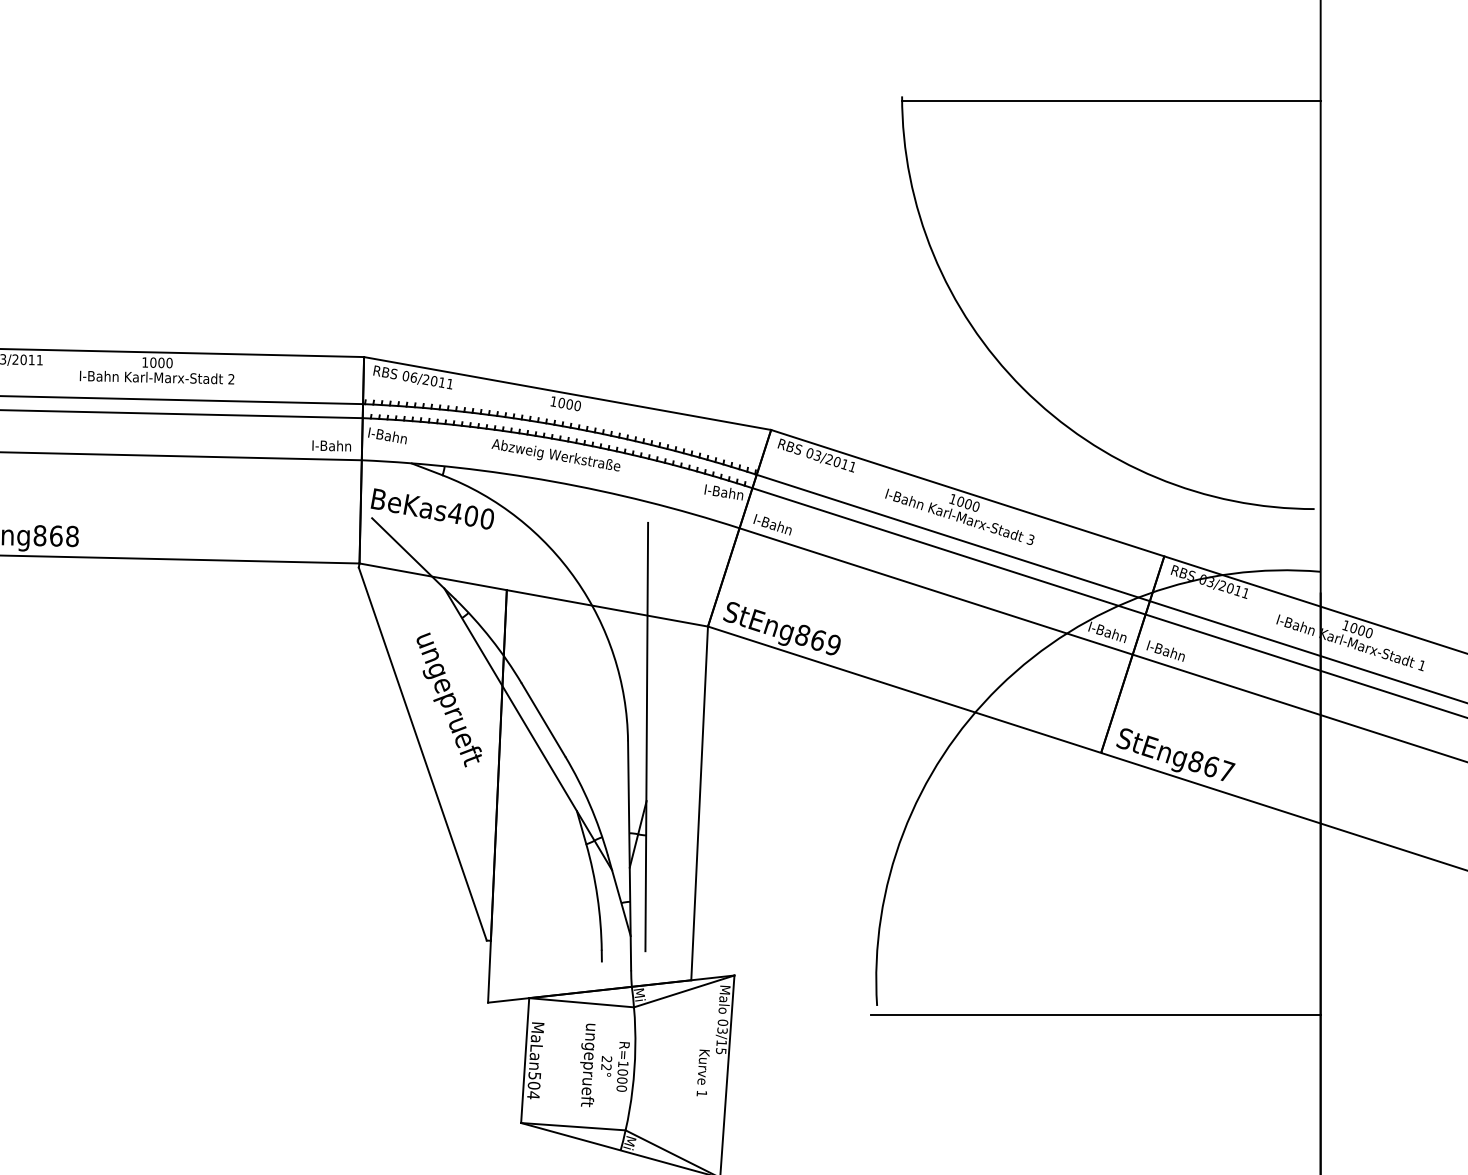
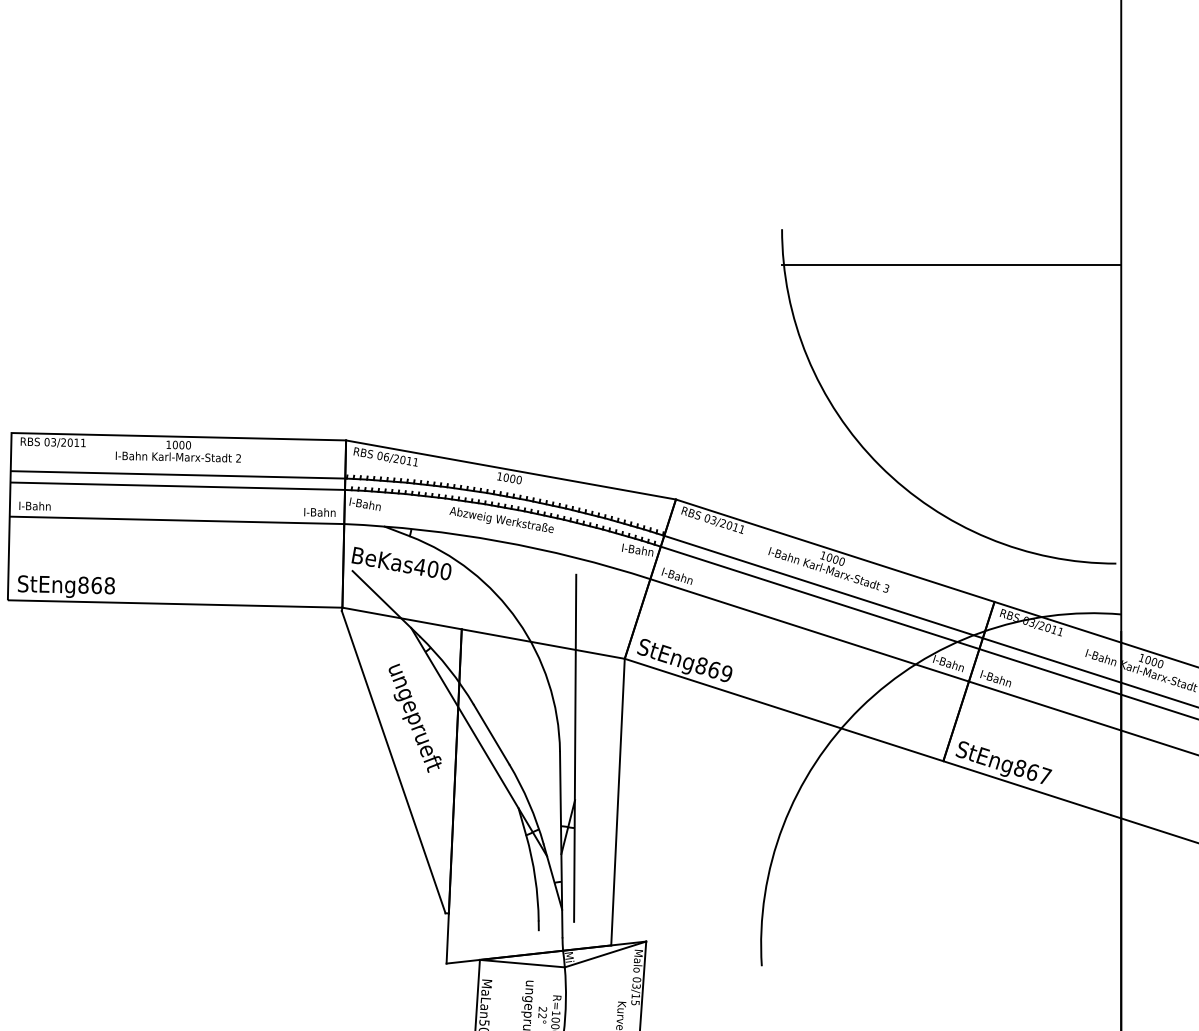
line: (1111, 101) -> (951, 265), moved
line: (1095, 1014) -> (938, 973), removed

